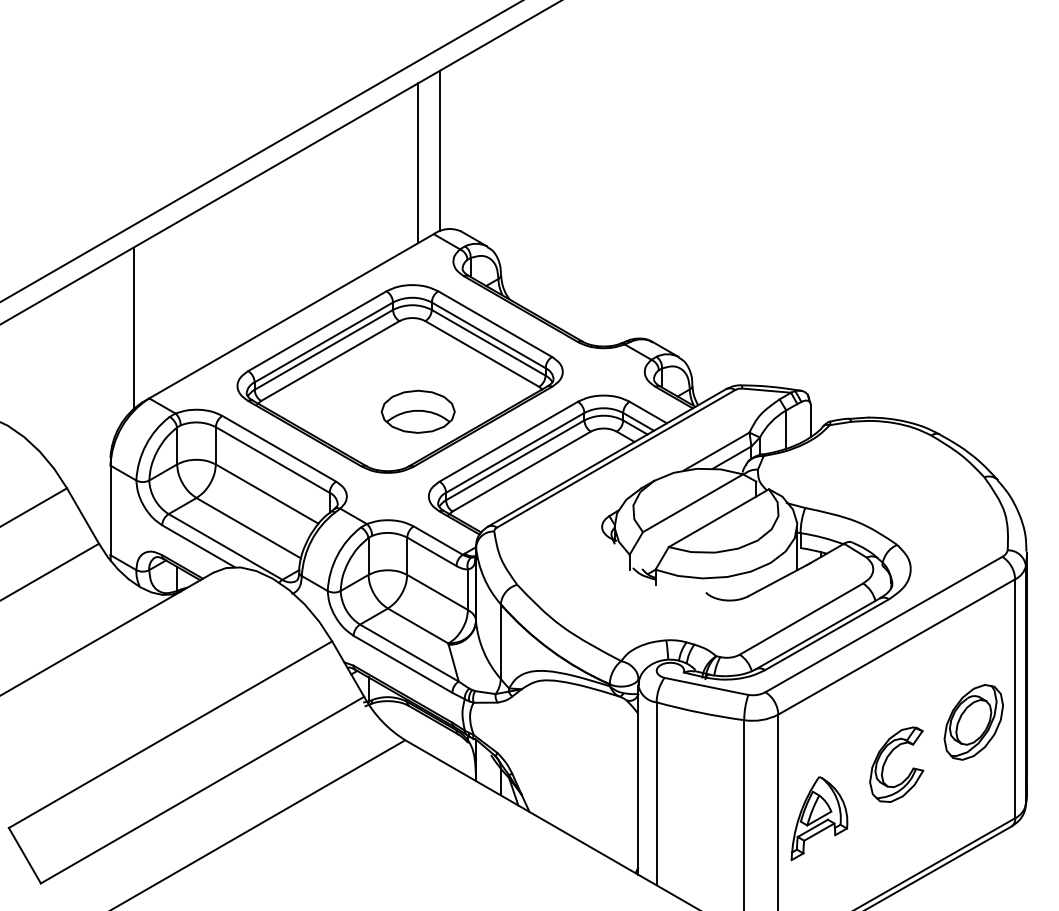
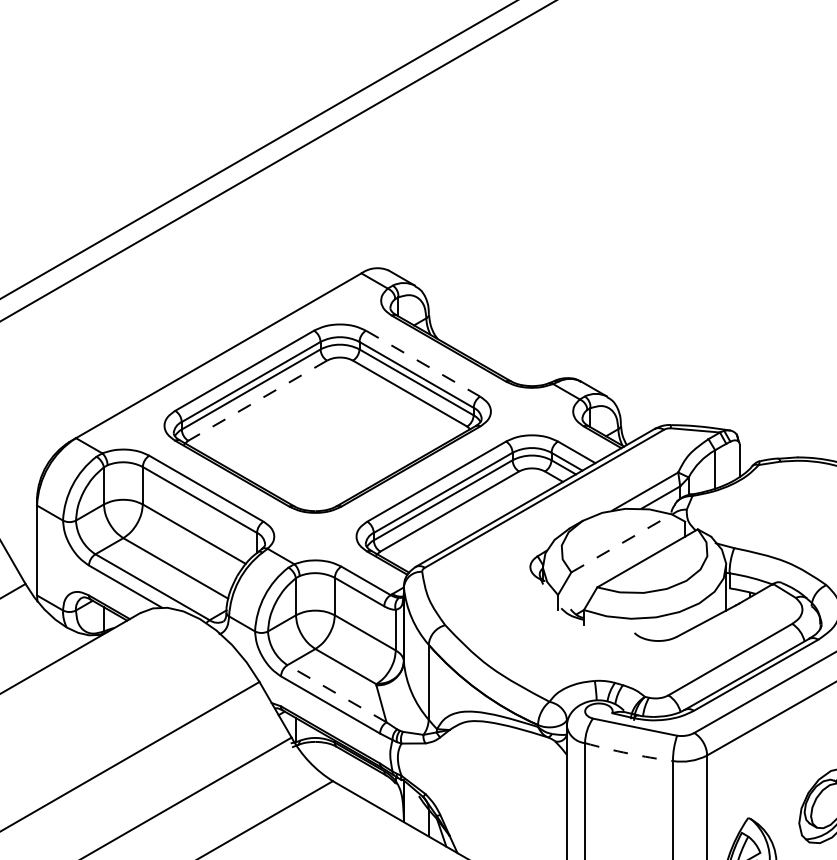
line: (439, 150) -> (367, 189), removed
line: (418, 163) -> (346, 202), removed
line: (495, 324) -> (423, 364), solid -> dashed
line: (133, 327) -> (60, 367), removed
line: (330, 361) -> (257, 401), solid -> dashed
part: (417, 411) -> (345, 451), removed
line: (693, 503) -> (622, 543), solid -> dashed
line: (409, 653) -> (337, 694), solid -> dashed
arc: (700, 712) -> (629, 753), solid -> dashed

